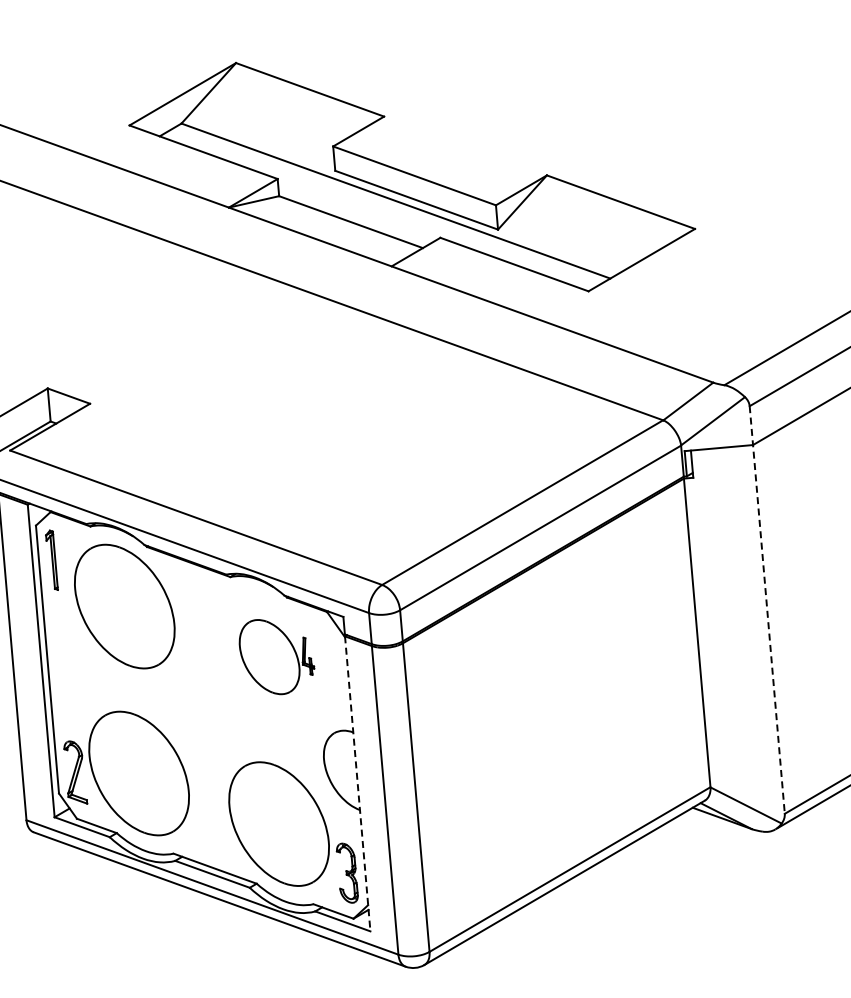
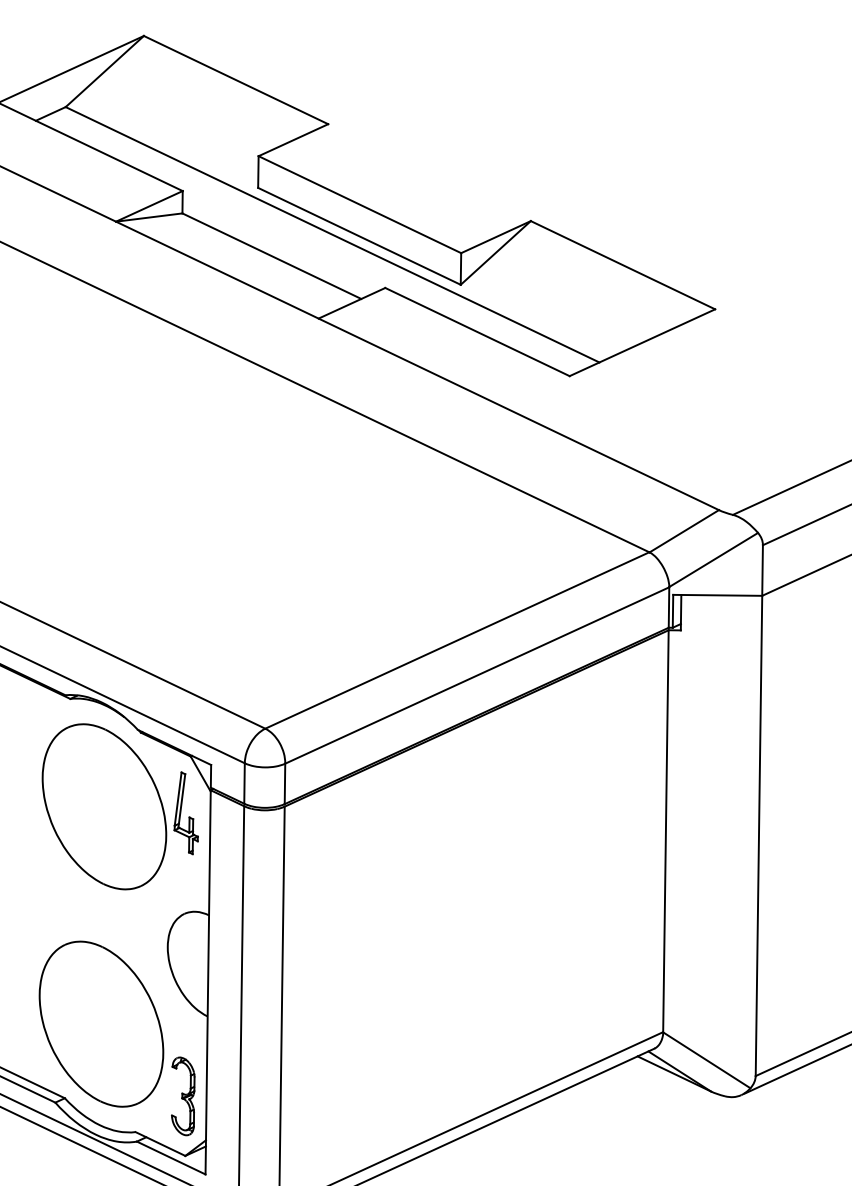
line: (767, 610) -> (759, 811), dashed -> solid
part: (276, 656) -> (119, 807), size x1.67
line: (357, 784) -> (207, 983), dashed -> solid

